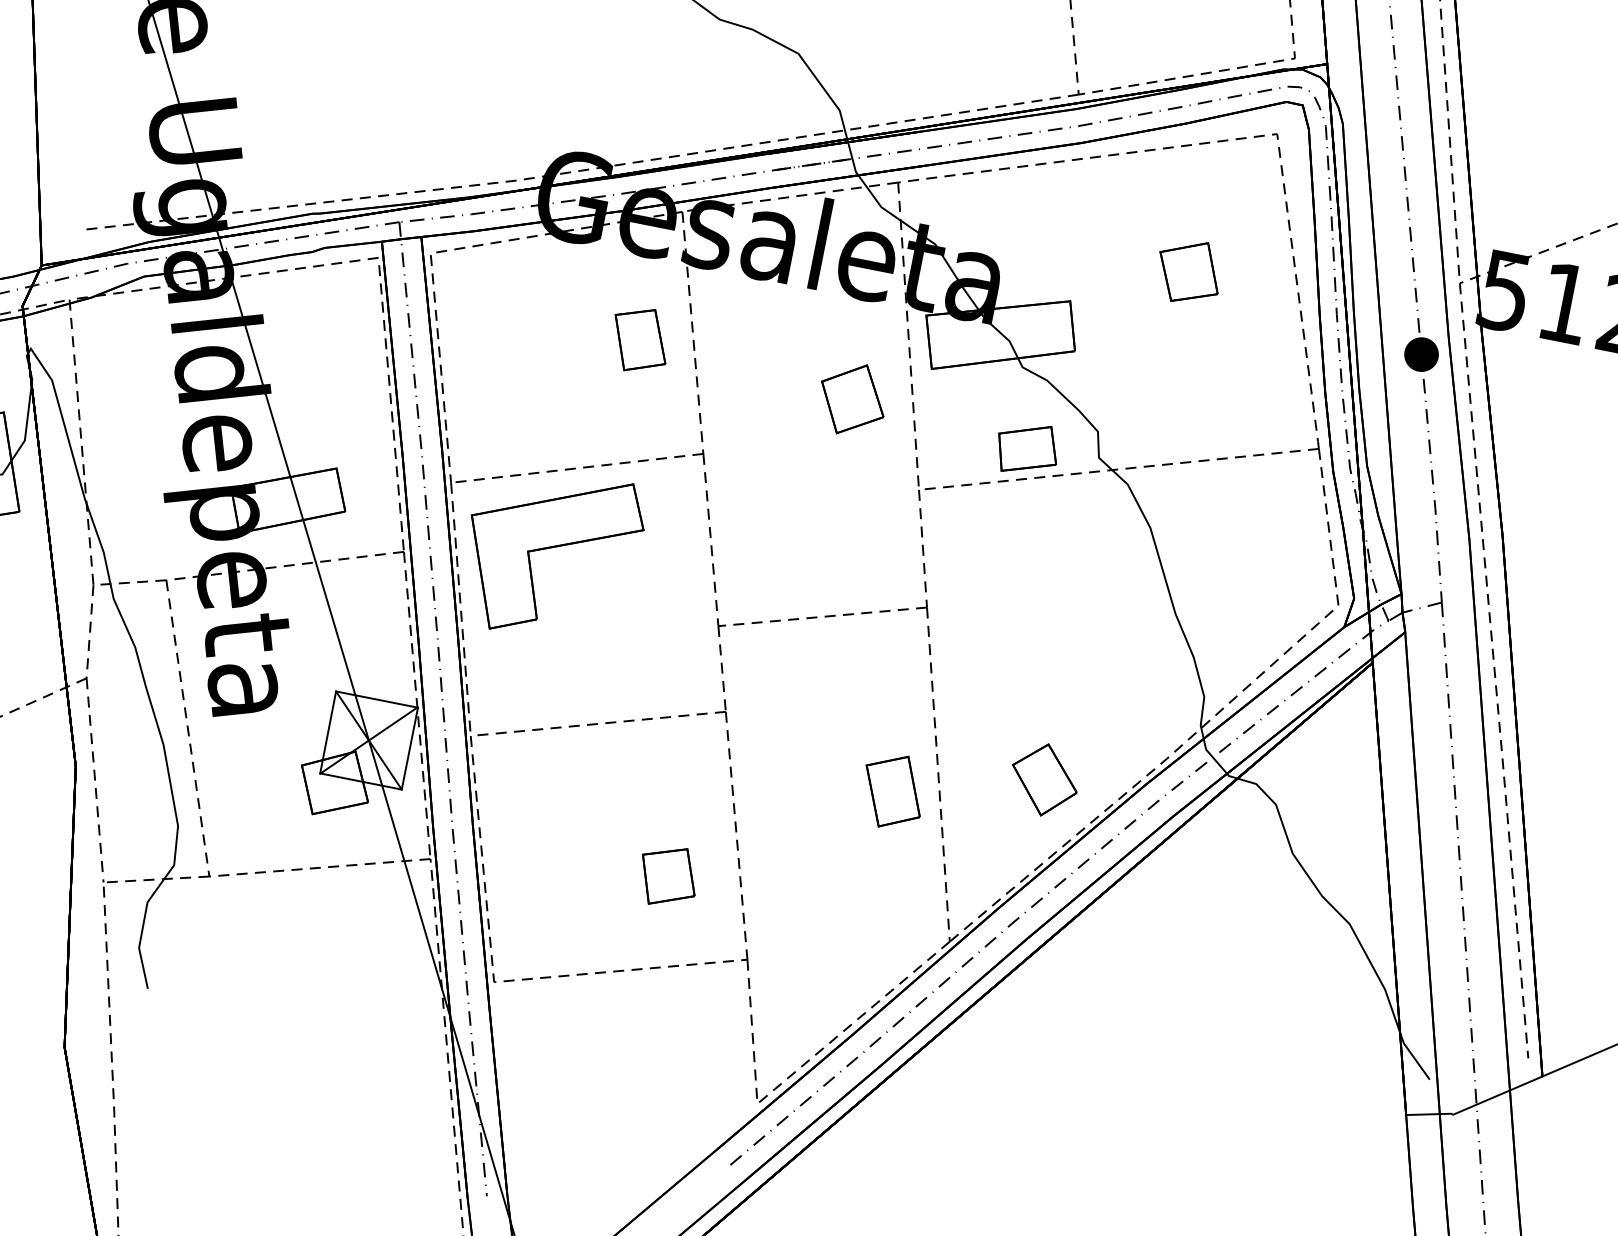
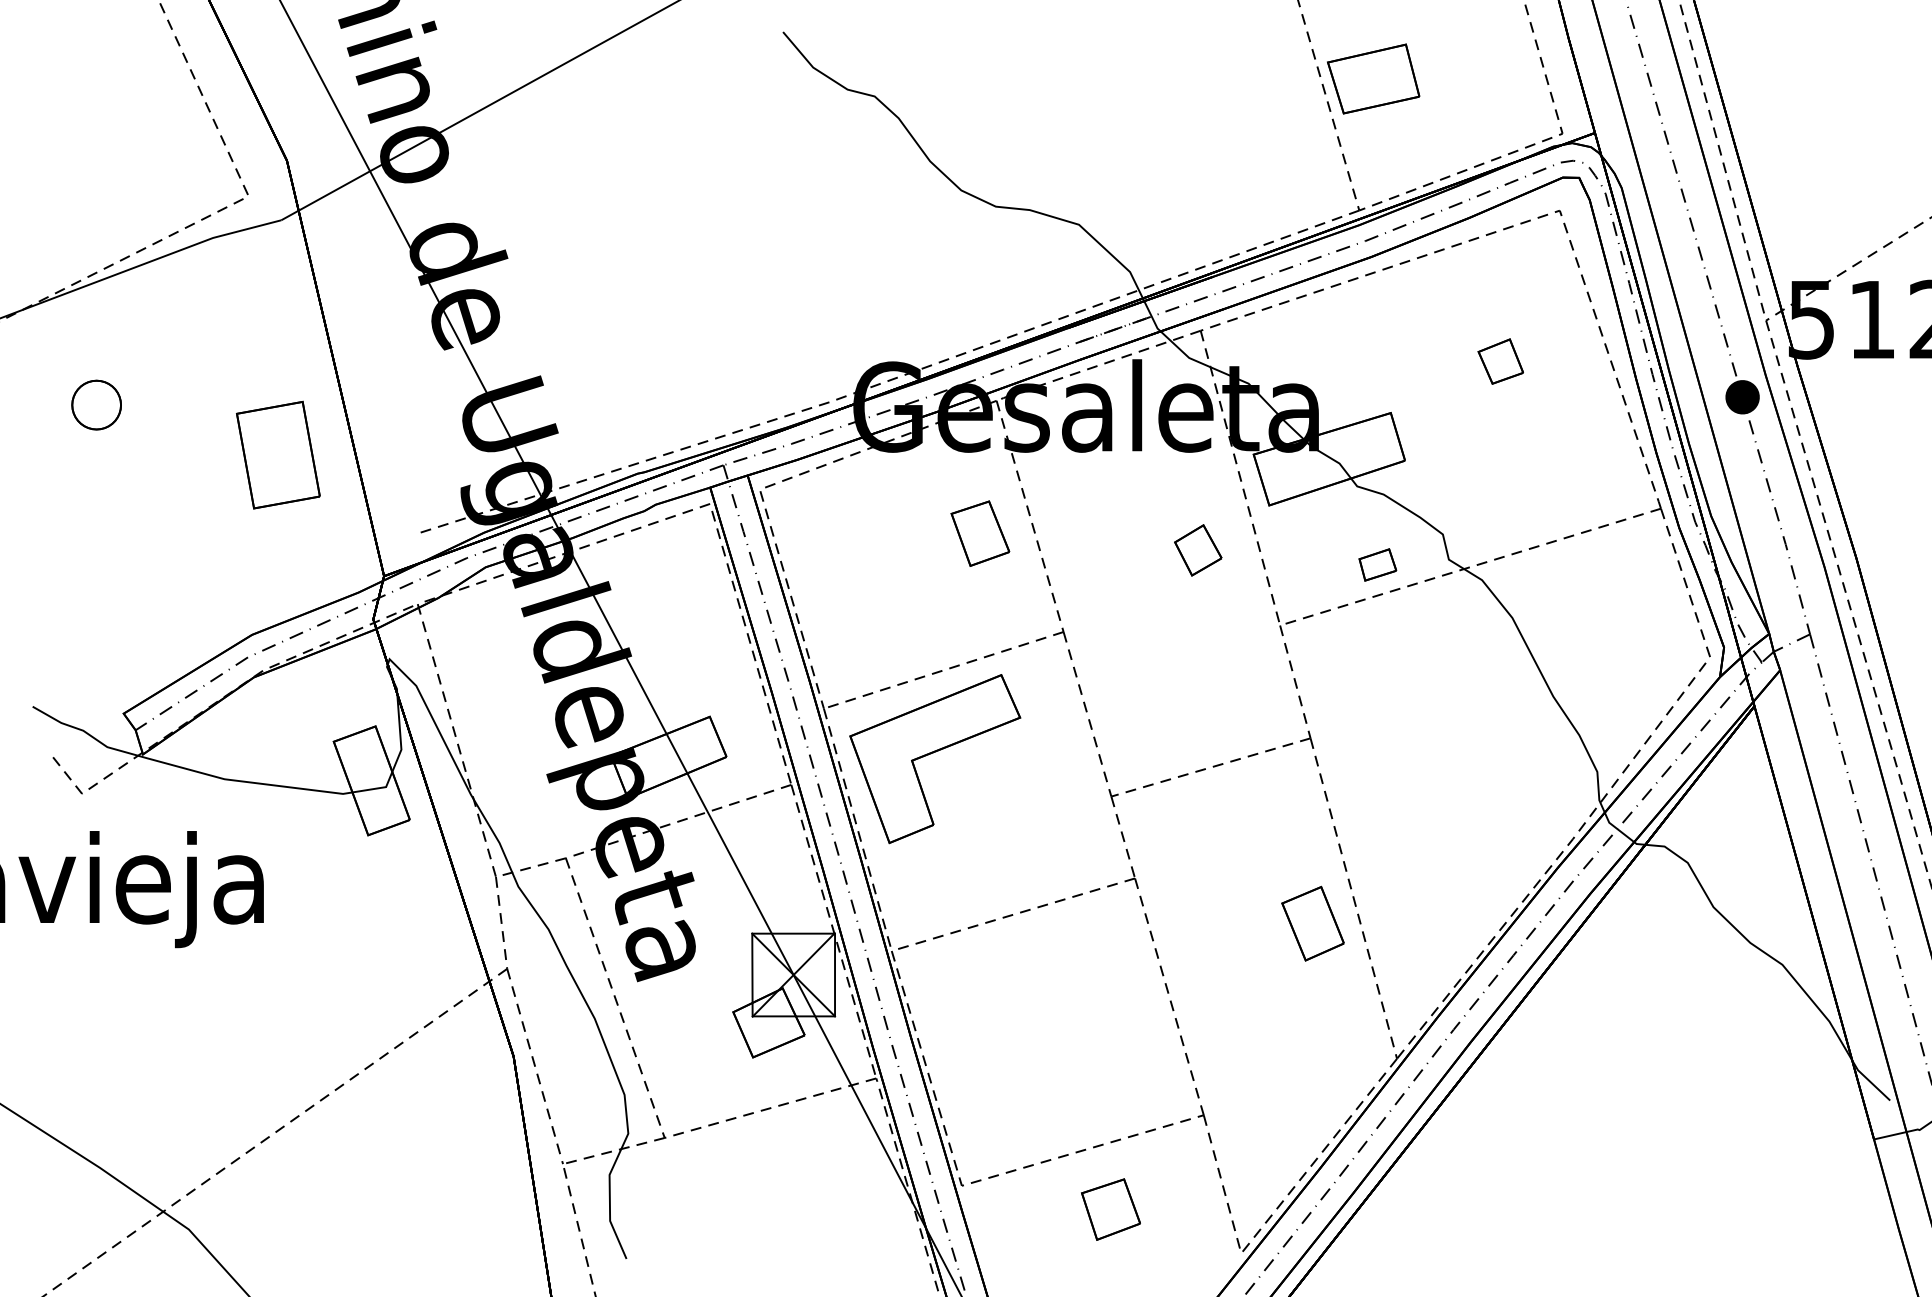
part: (1188, 271) -> (1500, 361), size x0.7
part: (852, 399) -> (1198, 550), size x0.7
part: (1027, 448) -> (1377, 564), size x0.6
part: (1044, 779) -> (1457, 882), removed
part: (667, 876) -> (1110, 1209), moved

